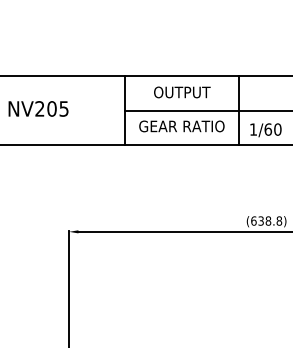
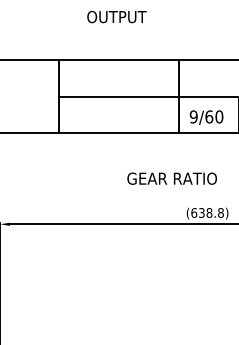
text: (182, 92) -> (117, 17), moved
text: (181, 126) -> (171, 178), moved
text: (253, 129) -> (193, 116), 1/60 -> 9/60

